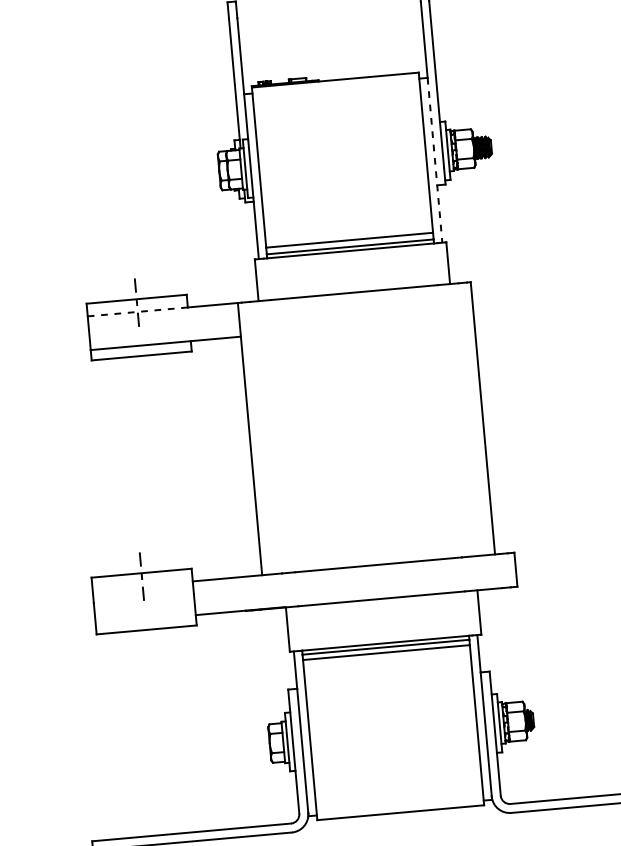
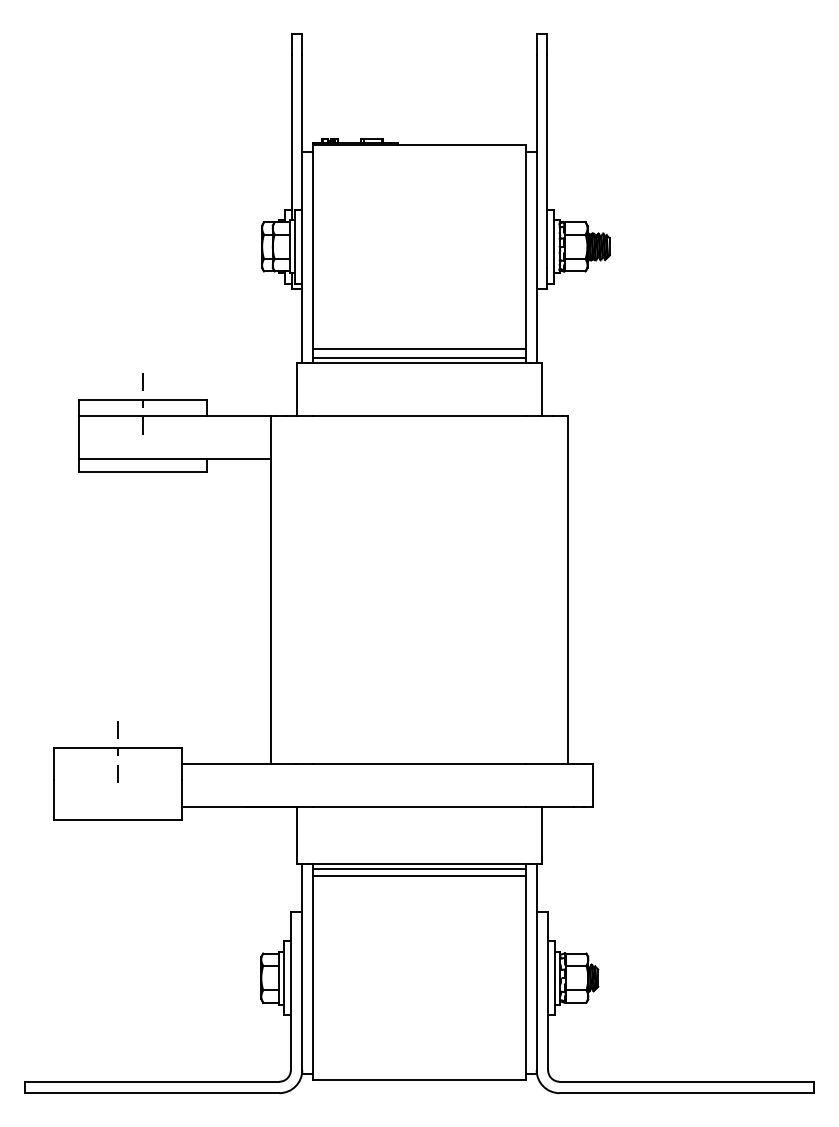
line: (434, 161) -> (536, 258), dashed -> solid
line: (137, 312) -> (142, 416), dashed -> solid

